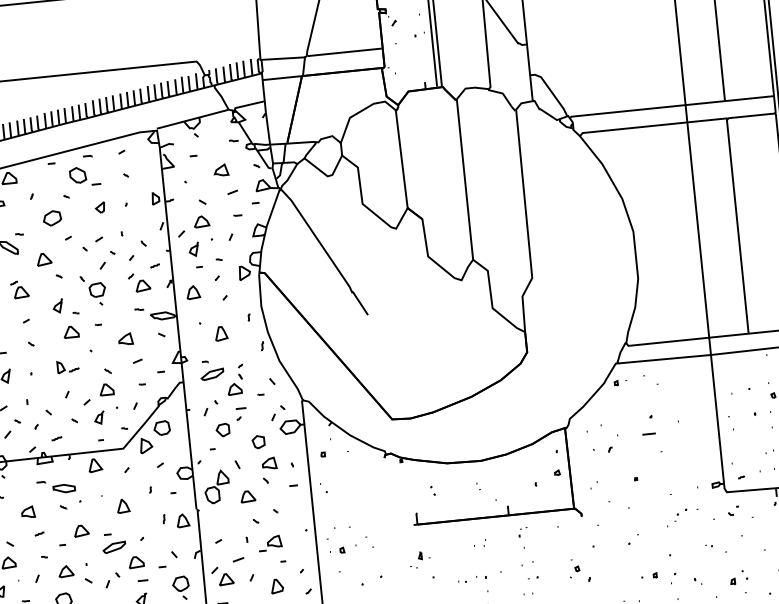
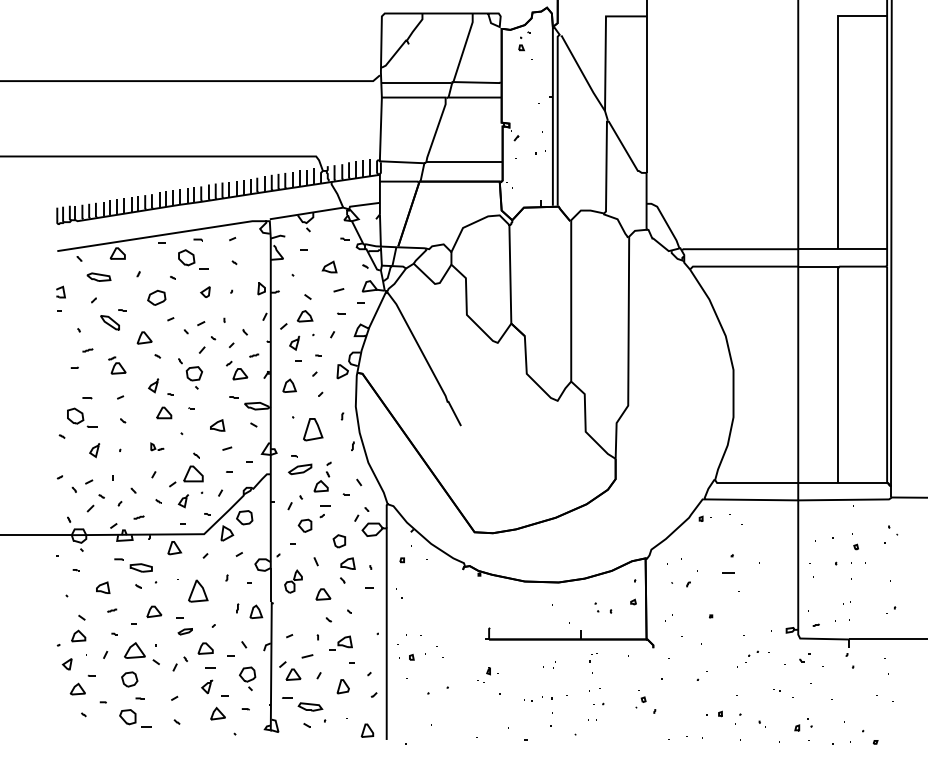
part: (221, 333) -> (313, 429), size x1.6
part: (68, 366) -> (157, 446), size x0.6
part: (106, 389) -> (193, 473), size x1.4
part: (217, 486) -> (293, 581), size x0.7
part: (432, 490) -> (596, 607), moved
part: (123, 506) -> (198, 591), size x1.6
part: (114, 547) -> (185, 631), size x0.6
part: (65, 571) -> (134, 650), size x1.4

